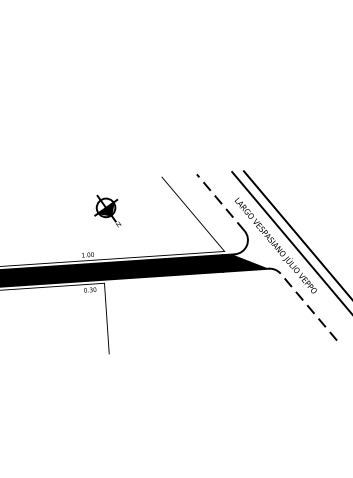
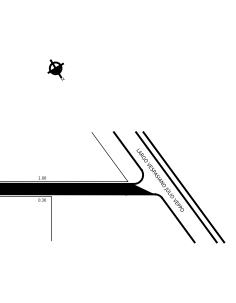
line: (220, 201) -> (127, 150), dashed -> solid
part: (105, 209) -> (55, 69), moved
line: (309, 306) -> (178, 219), dashed -> solid

